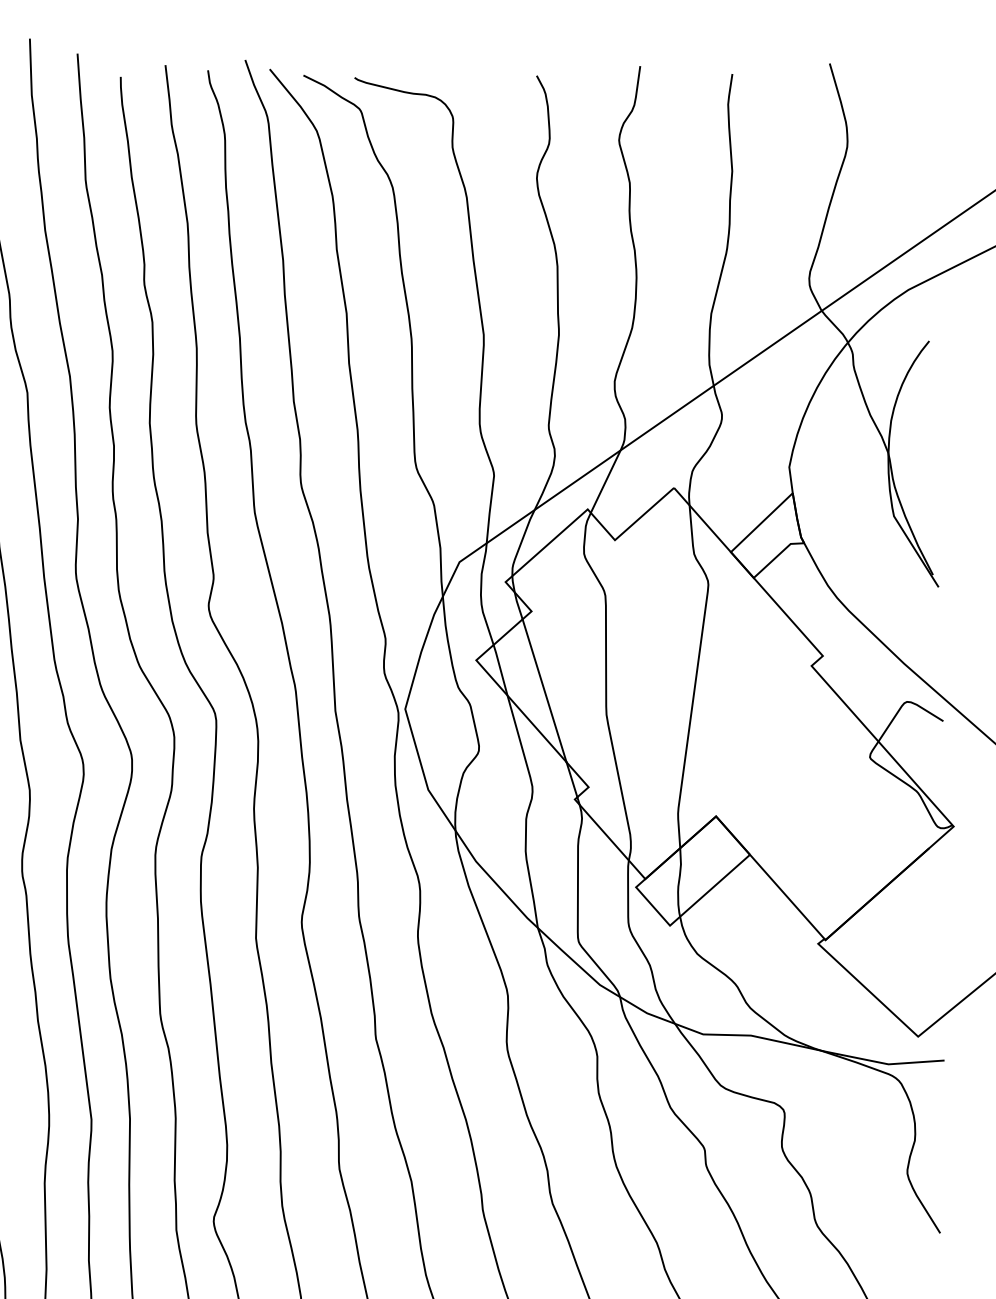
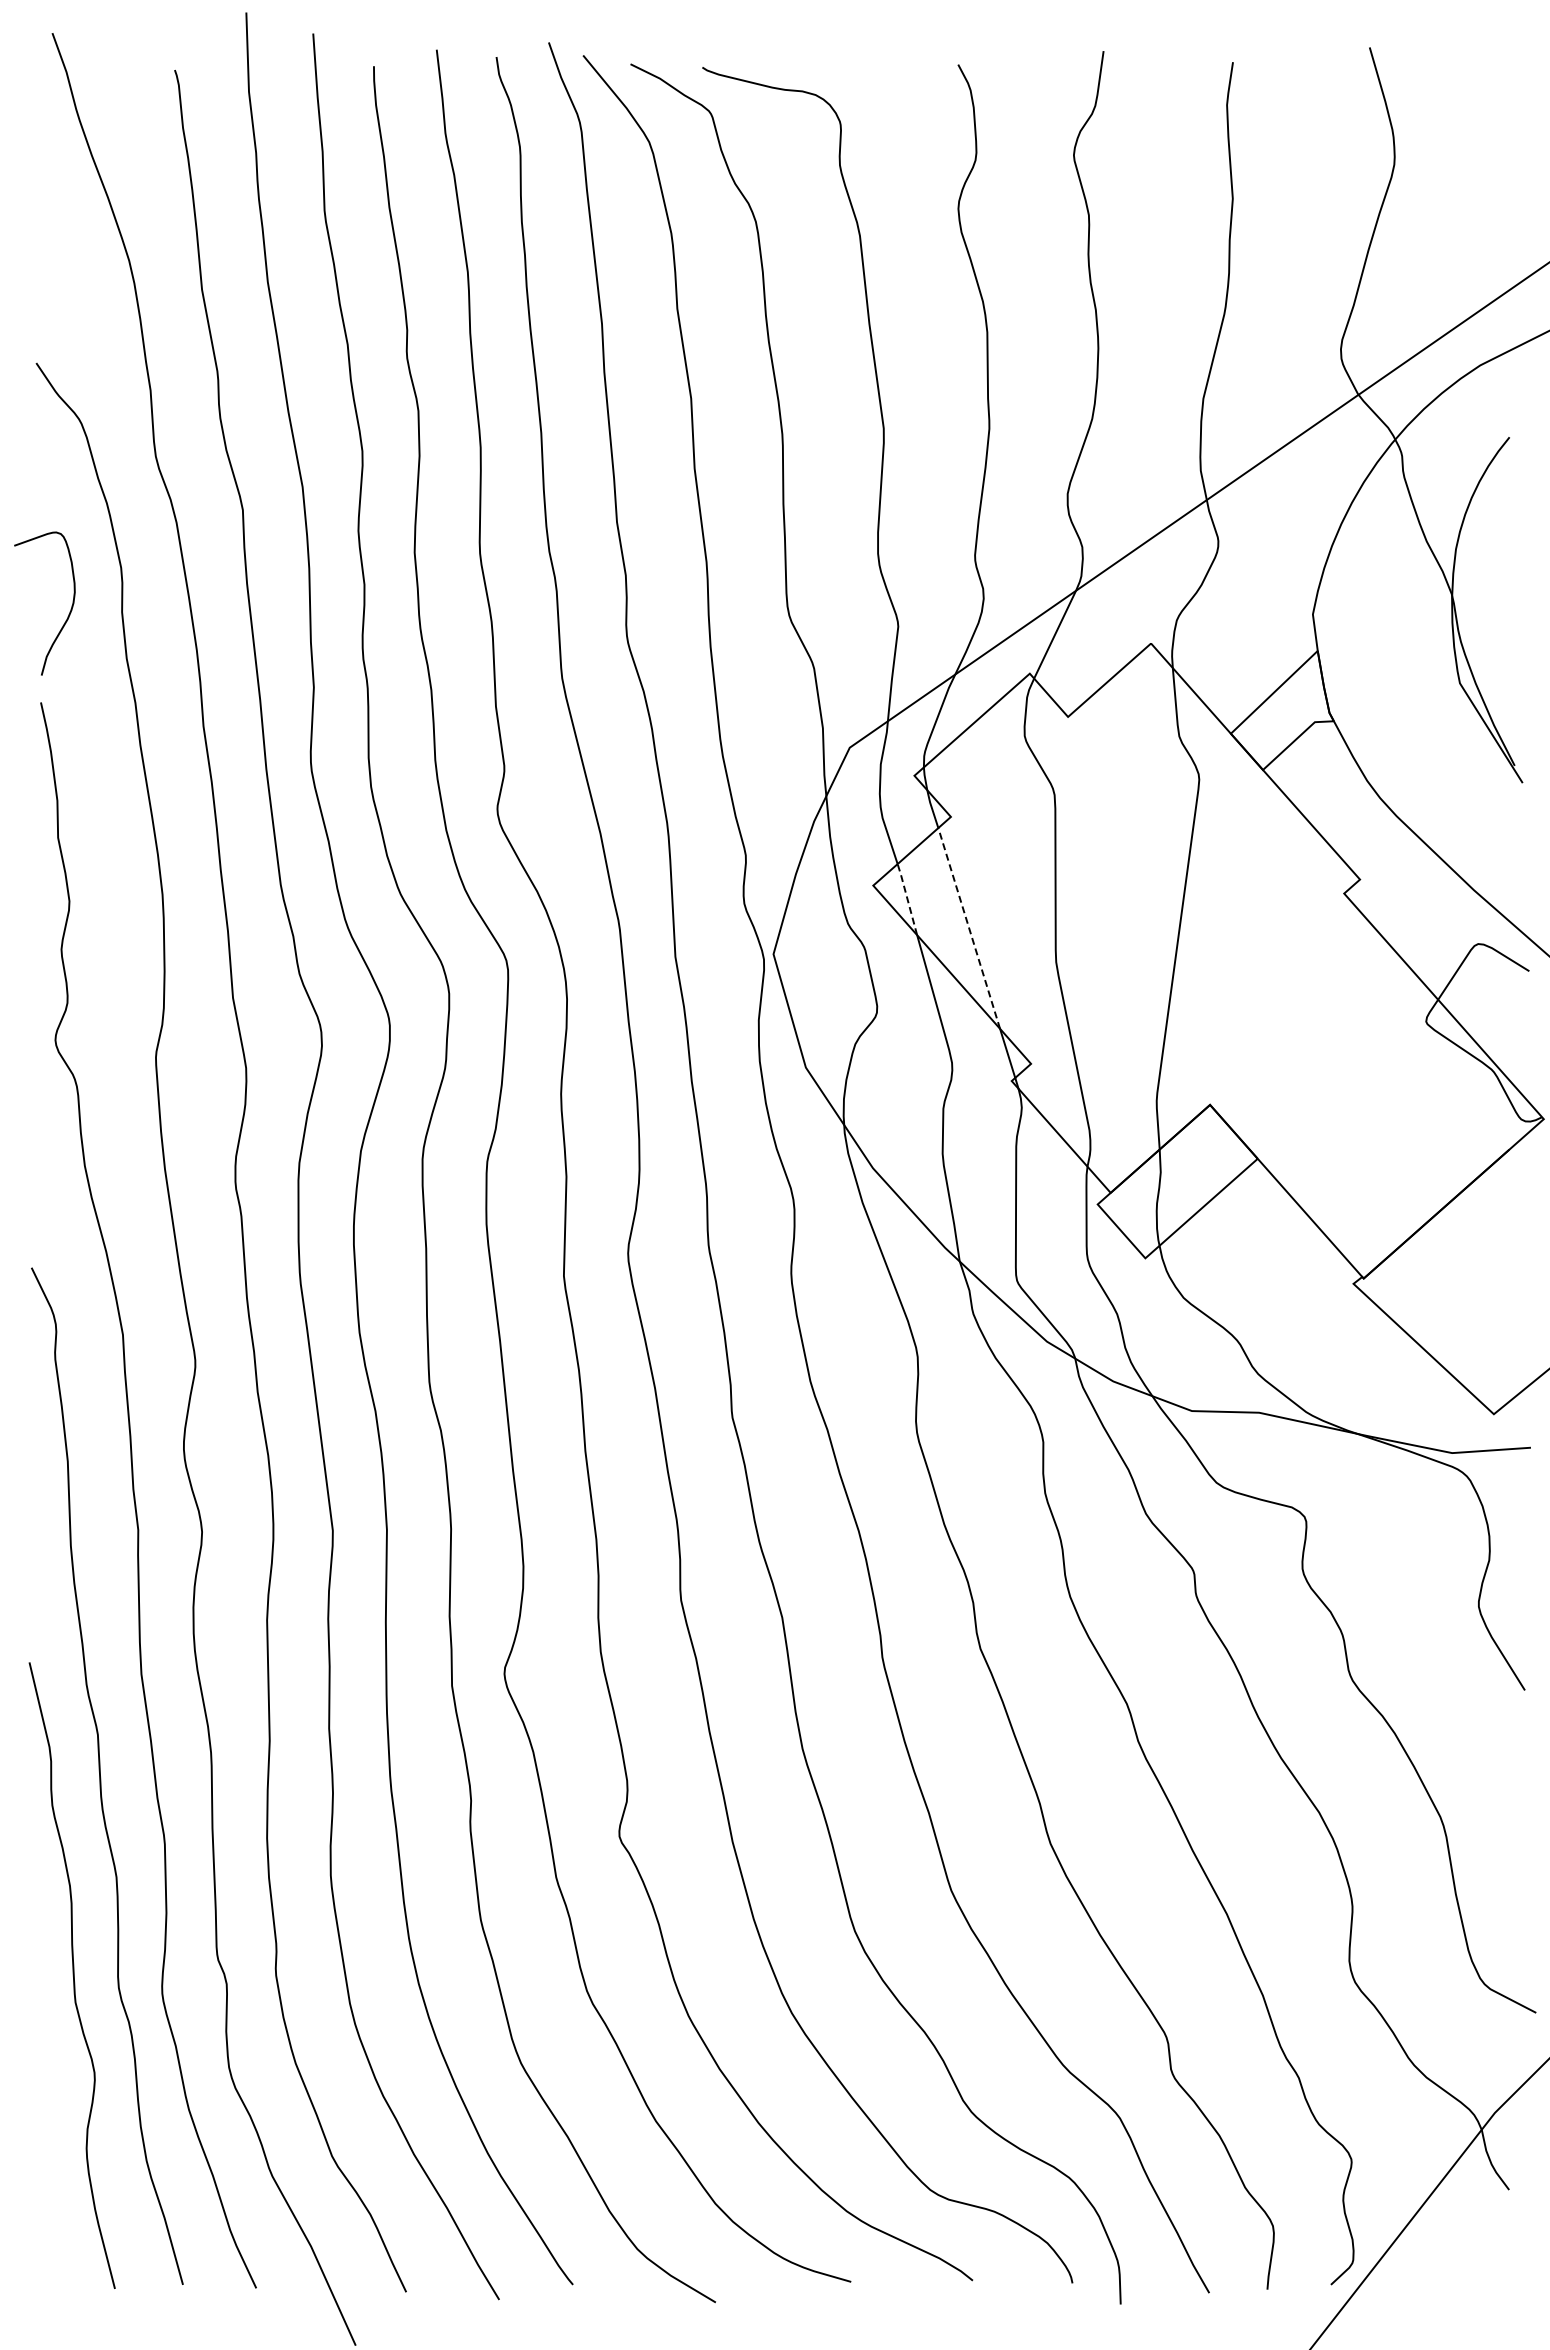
line: (500, 669) -> (907, 898), solid -> dashed
line: (544, 690) -> (969, 927), solid -> dashed

